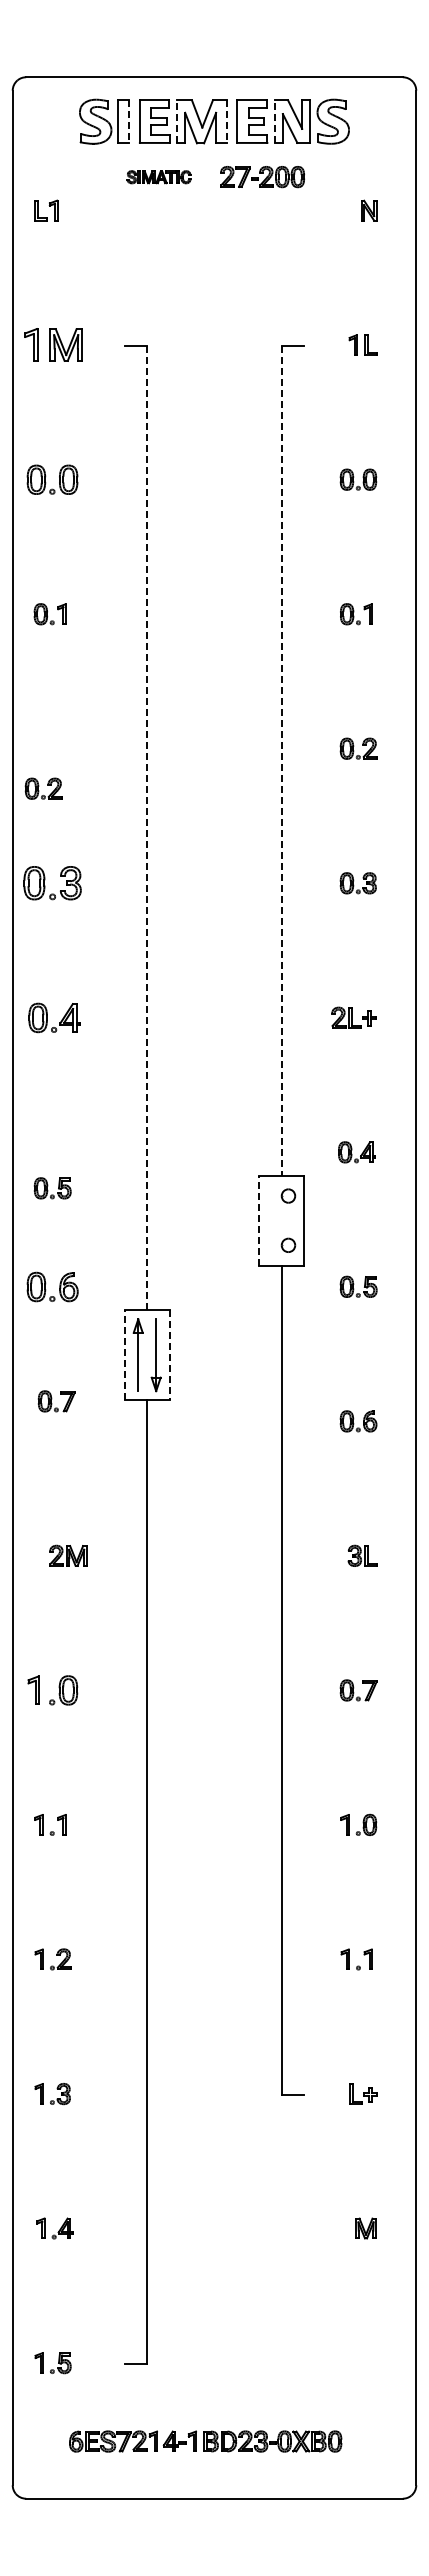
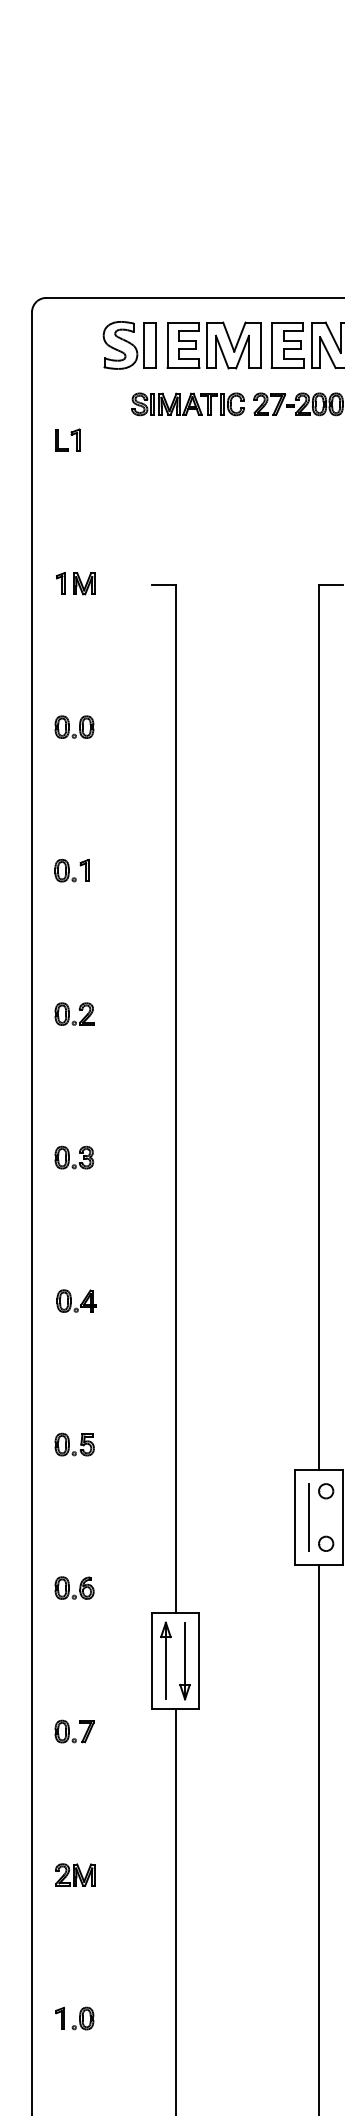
line: (177, 121) -> (207, 345), dashed -> solid
line: (274, 121) -> (311, 345), dashed -> solid
line: (129, 122) -> (156, 346), dashed -> solid
line: (226, 122) -> (260, 346), dashed -> solid
part: (158, 177) -> (187, 404), size x1.67
part: (53, 345) -> (75, 584), size x0.62
part: (52, 479) -> (74, 726), size x0.71
line: (281, 761) -> (318, 1027), dashed -> solid
part: (43, 788) -> (74, 1013), moved
line: (147, 828) -> (175, 1099), dashed -> solid
part: (51, 883) -> (73, 1157), size x0.62
part: (54, 1017) -> (76, 1300), size x0.71
part: (52, 1188) -> (74, 1444), moved
line: (259, 1220) -> (295, 1517), dashed -> solid
line: (272, 1220) -> (309, 1517), added
part: (52, 1286) -> (74, 1587), size x0.71
line: (124, 1355) -> (151, 1661), dashed -> solid
line: (169, 1355) -> (199, 1661), dashed -> solid
part: (56, 1401) -> (74, 1731), moved
part: (68, 1555) -> (75, 1874), moved
part: (52, 1690) -> (74, 2018), size x0.71

